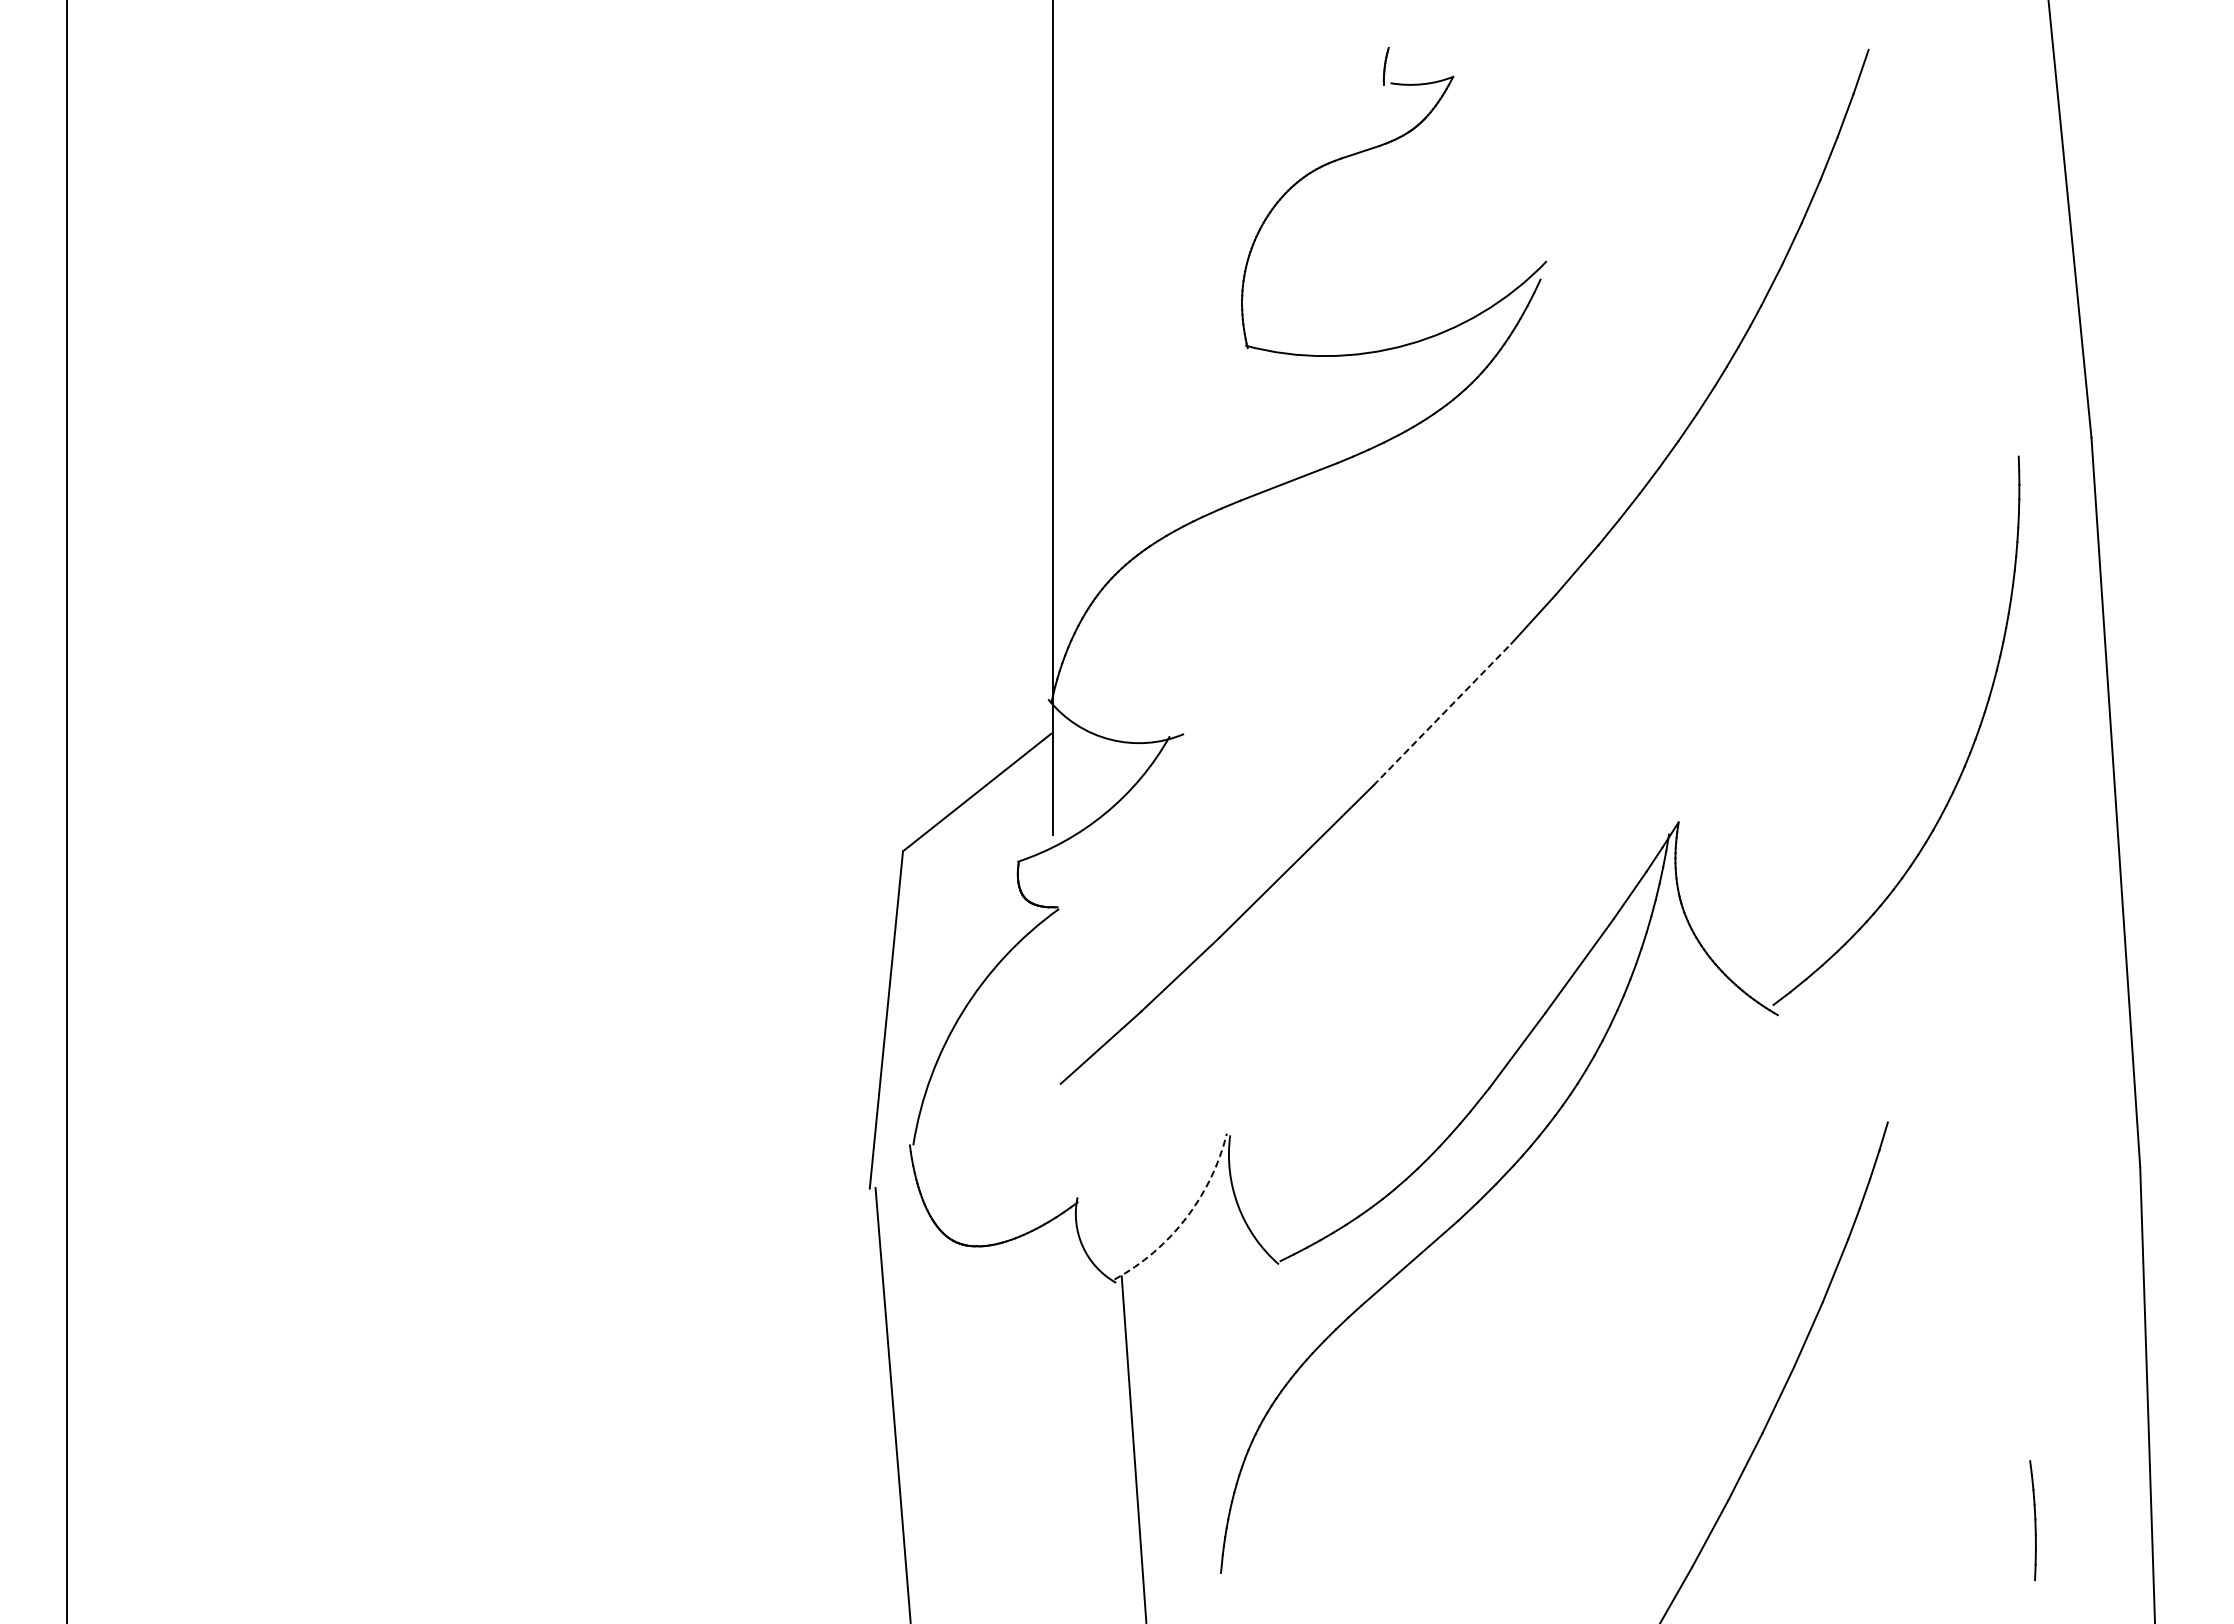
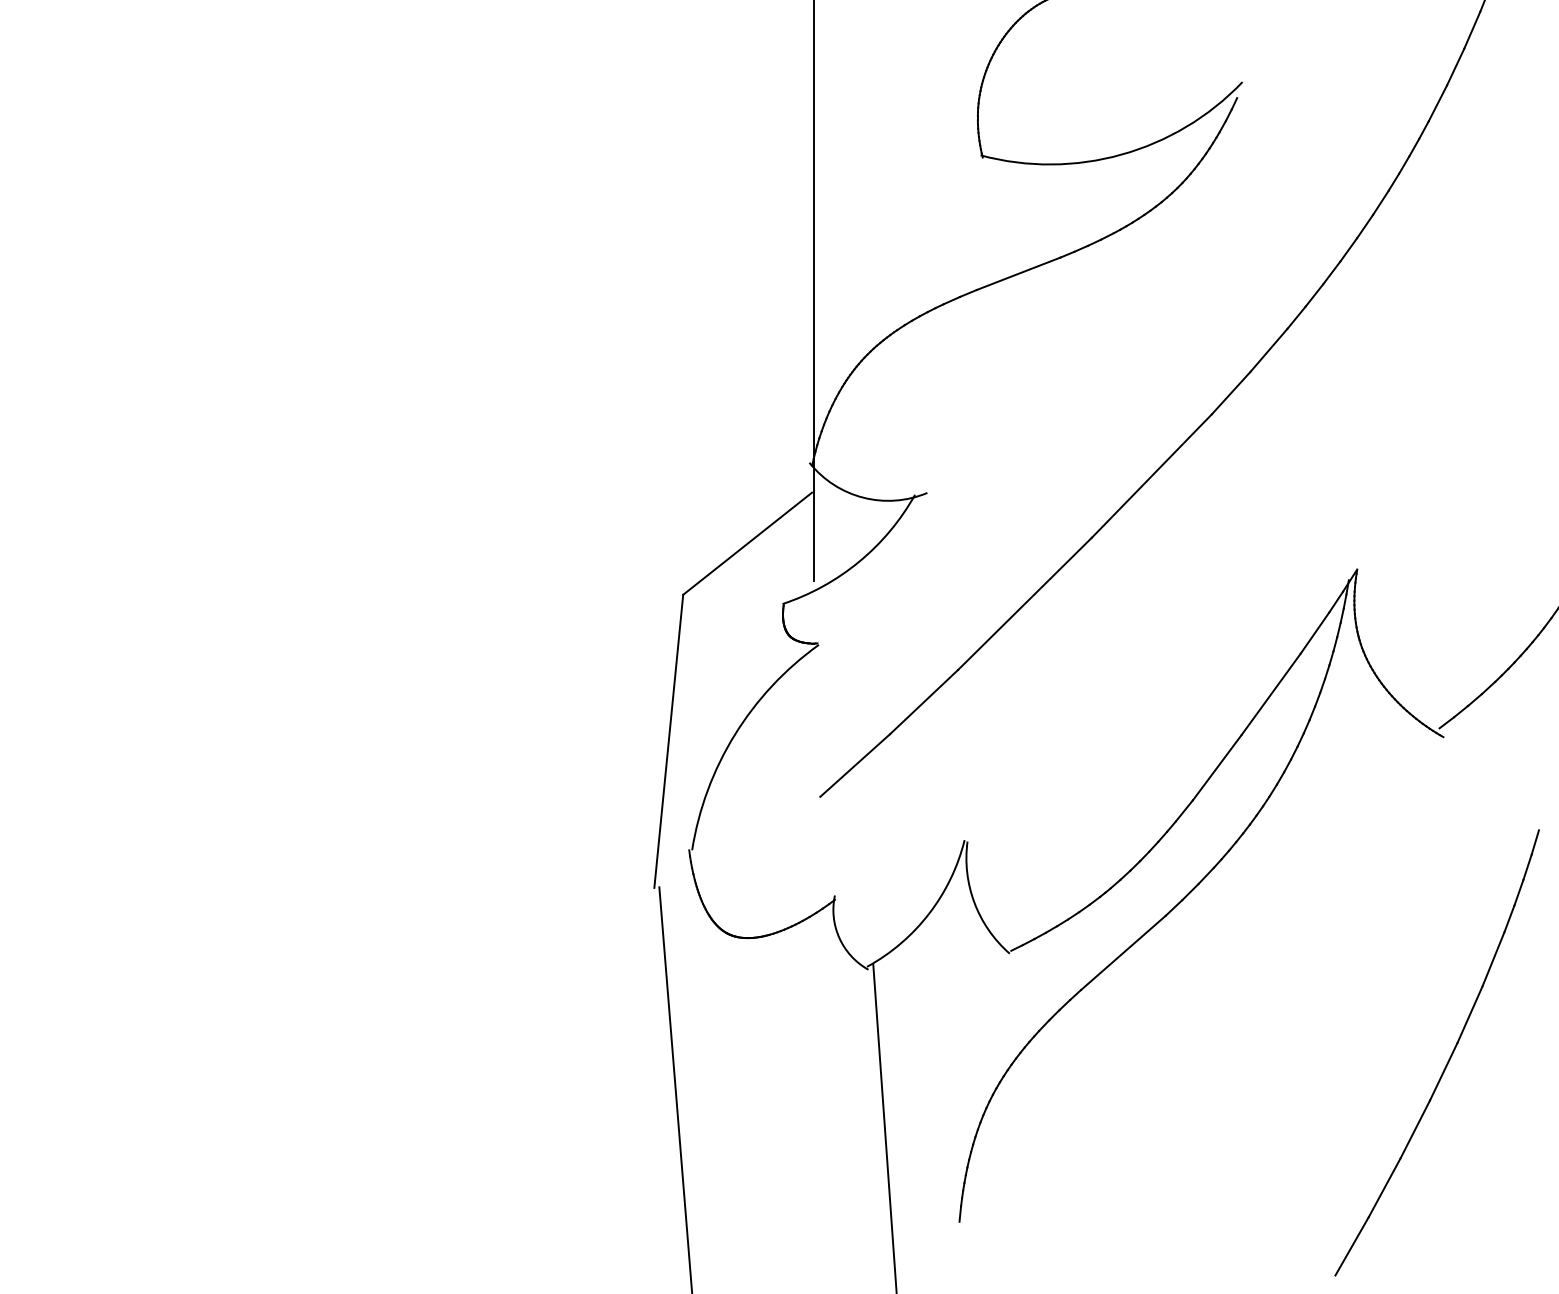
line: (1442, 714) -> (1151, 475), dashed -> solid
arc: (1186, 1218) -> (929, 913), dashed -> solid

